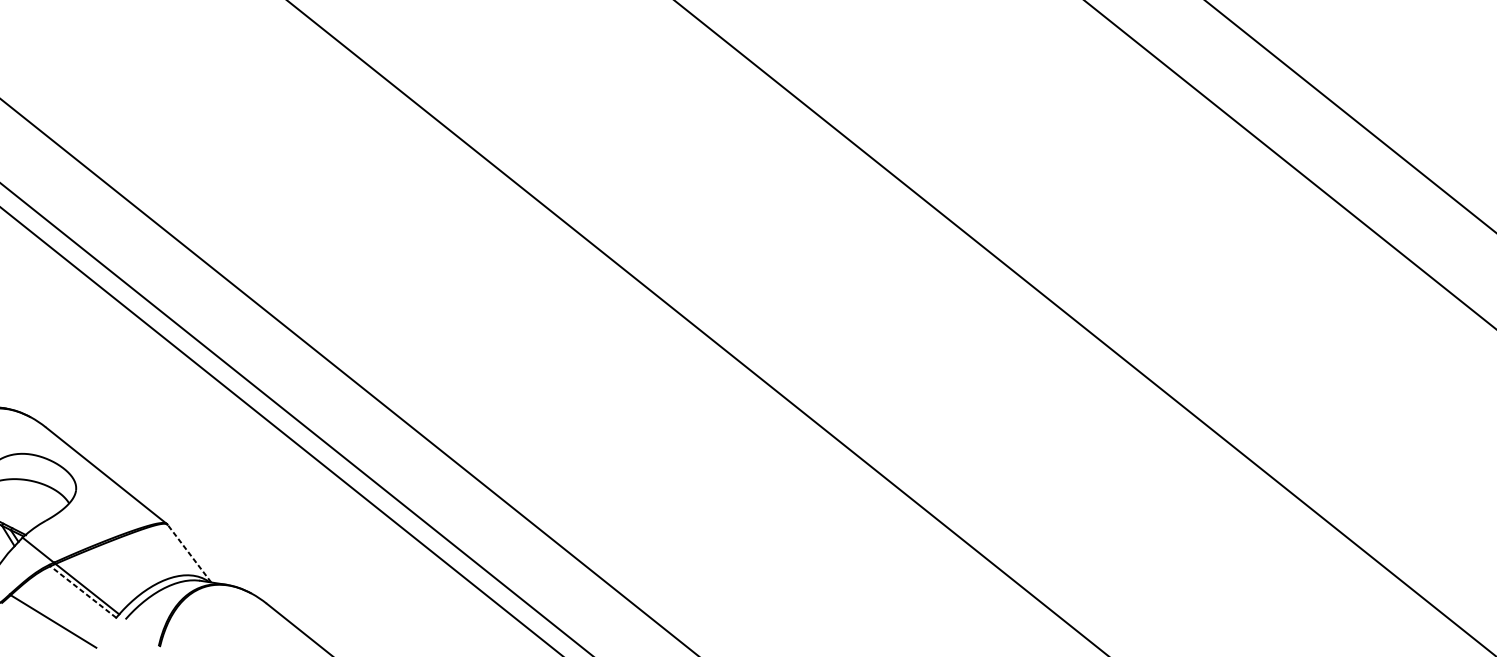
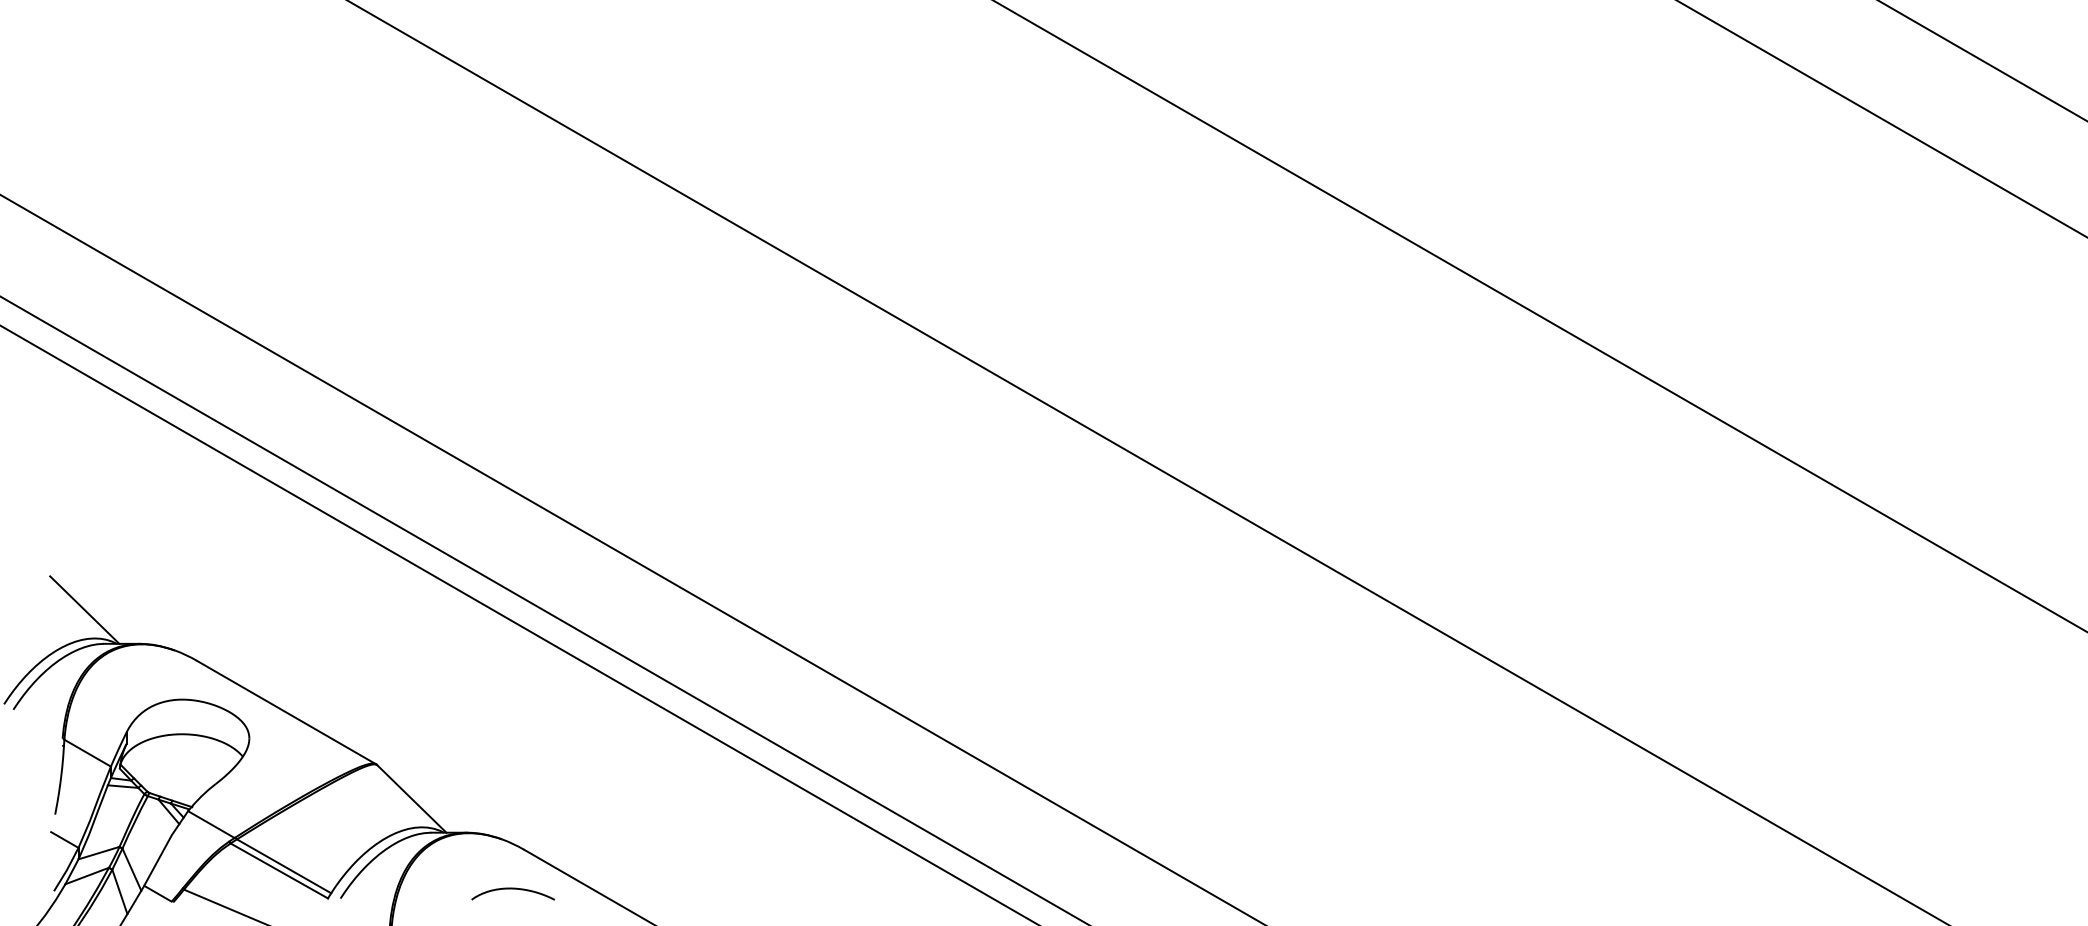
line: (189, 553) -> (411, 798), dashed -> solid
line: (83, 591) -> (279, 870), dashed -> solid
curve: (253, 631) -> (512, 889), added

